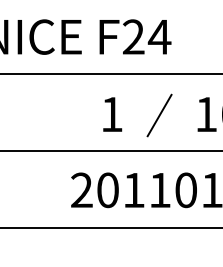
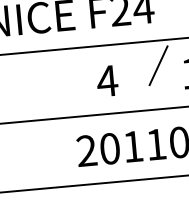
text: (111, 114) -> (107, 81), 1 -> 4
line: (159, 115) -> (158, 65), moved

